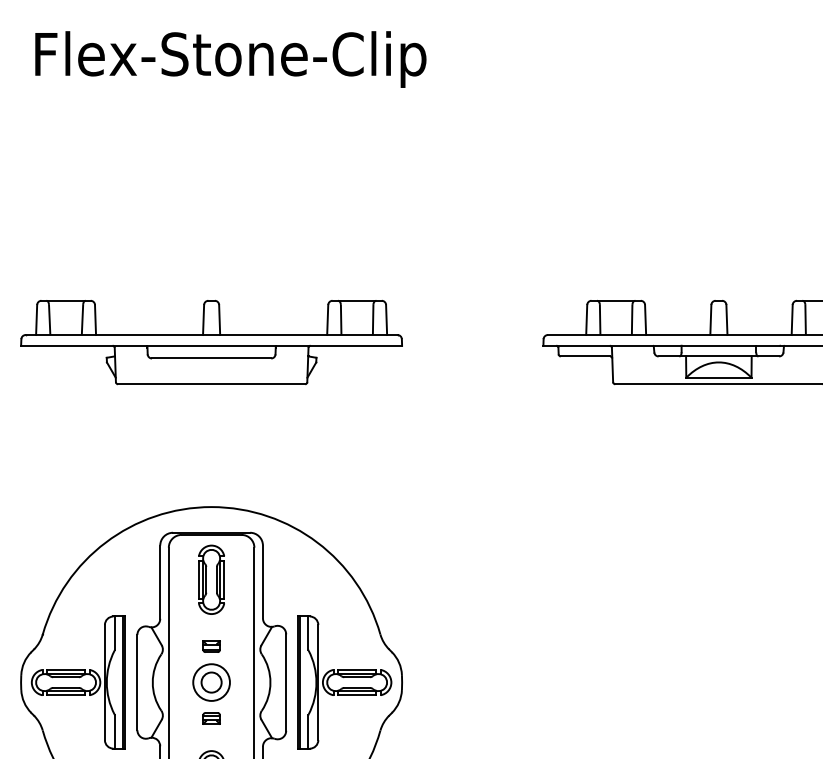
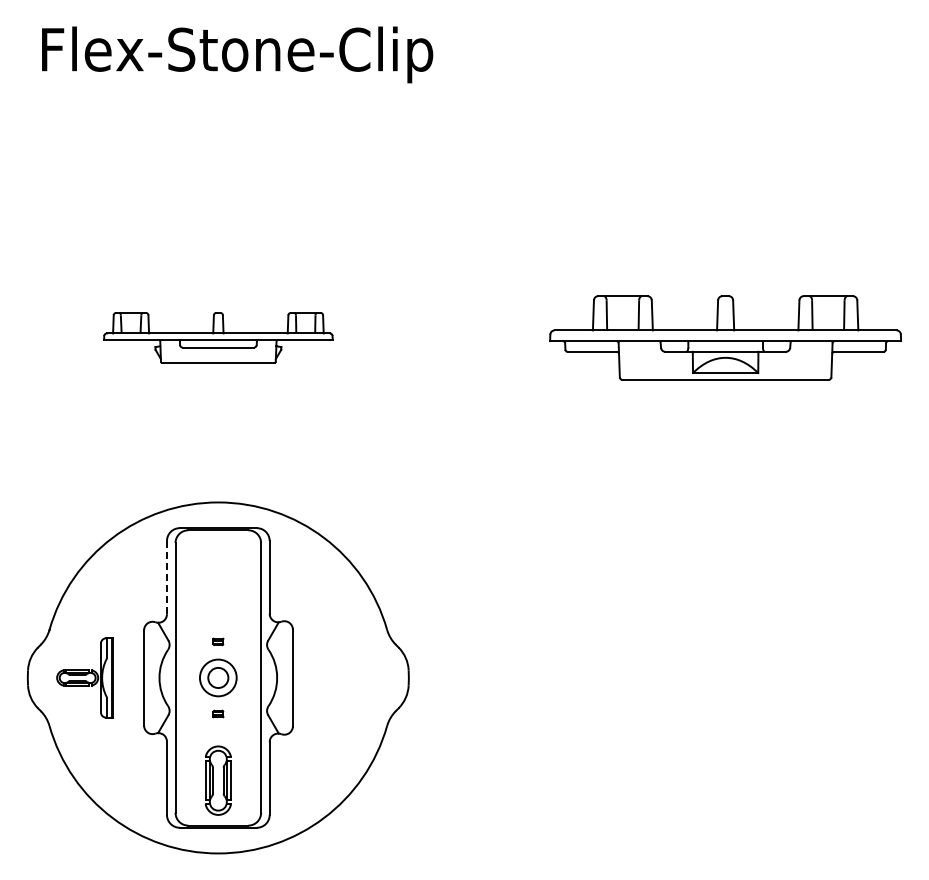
part: (211, 342) -> (218, 337), size x0.6
part: (210, 580) -> (217, 575), removed
line: (159, 582) -> (166, 577), solid -> dashed
part: (211, 646) -> (218, 641), size x0.6
part: (77, 682) -> (84, 677), size x0.6
part: (344, 682) -> (351, 677), removed
part: (211, 718) -> (218, 713), size x0.6

